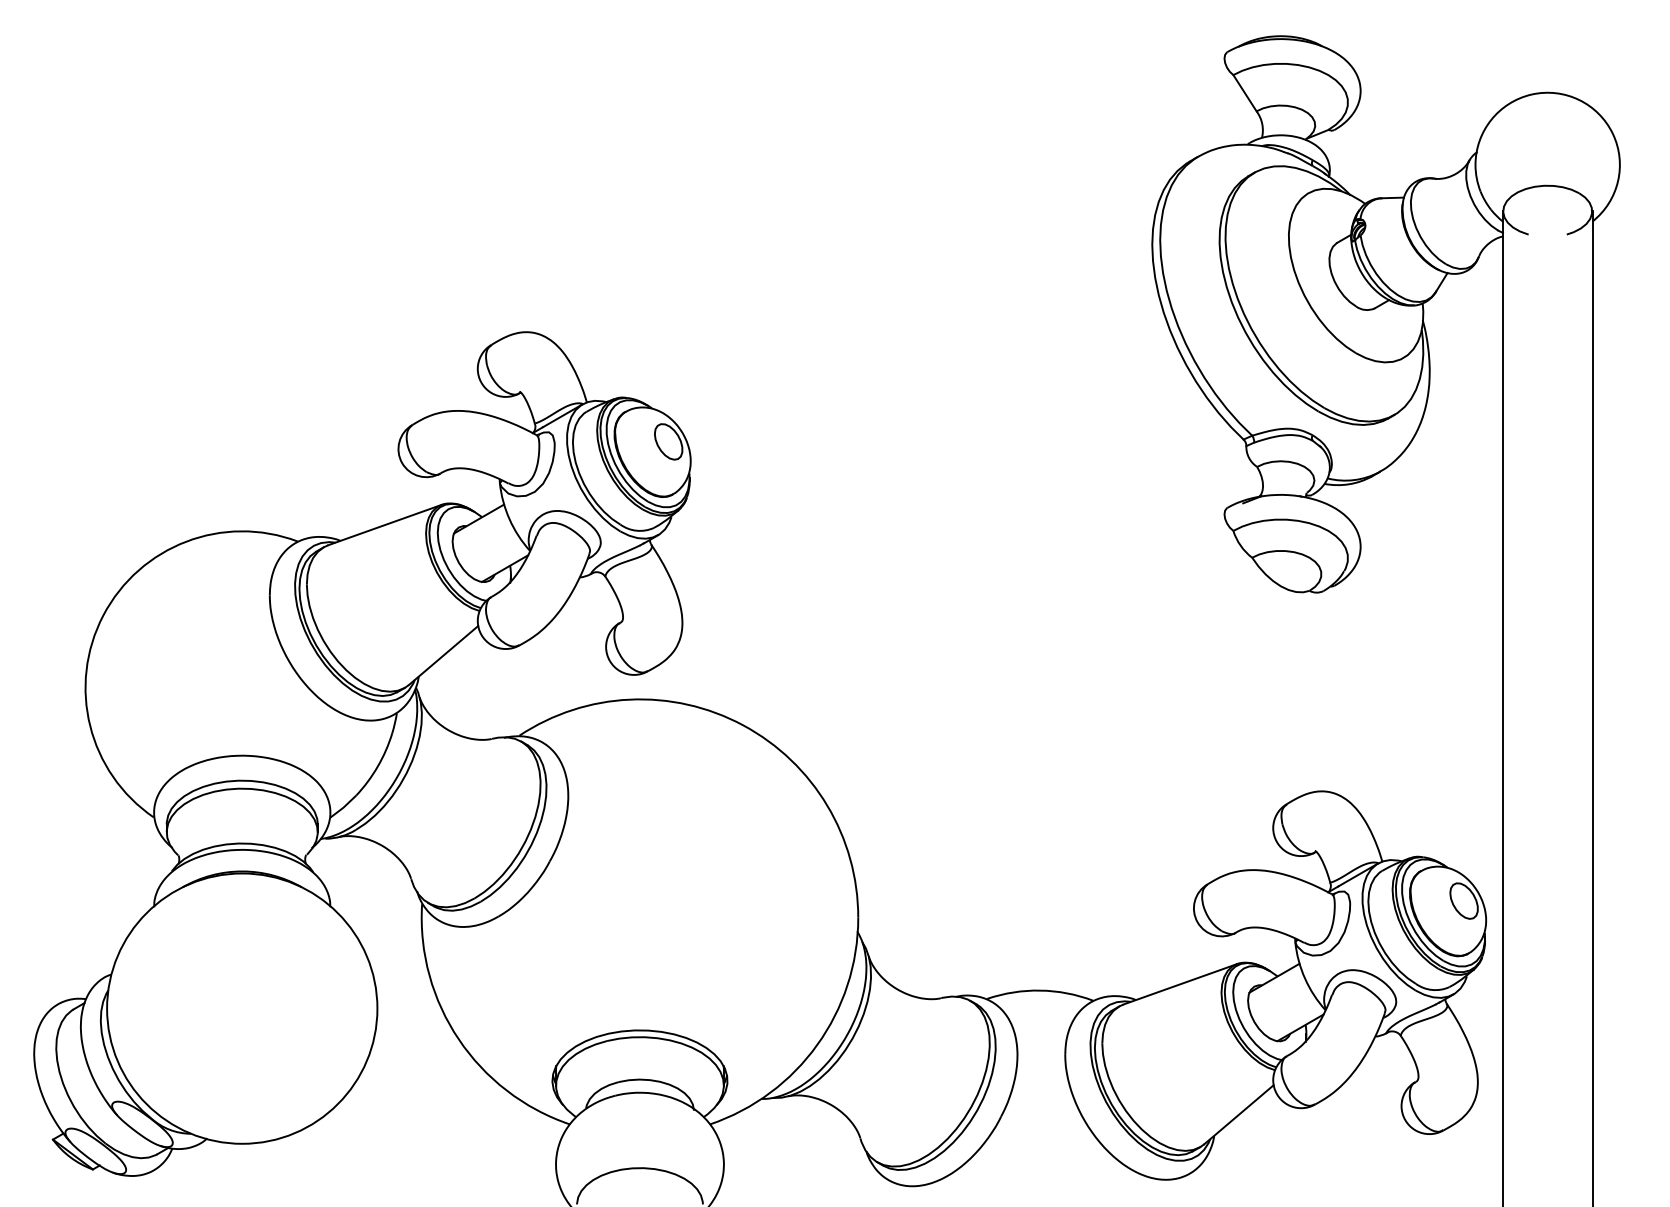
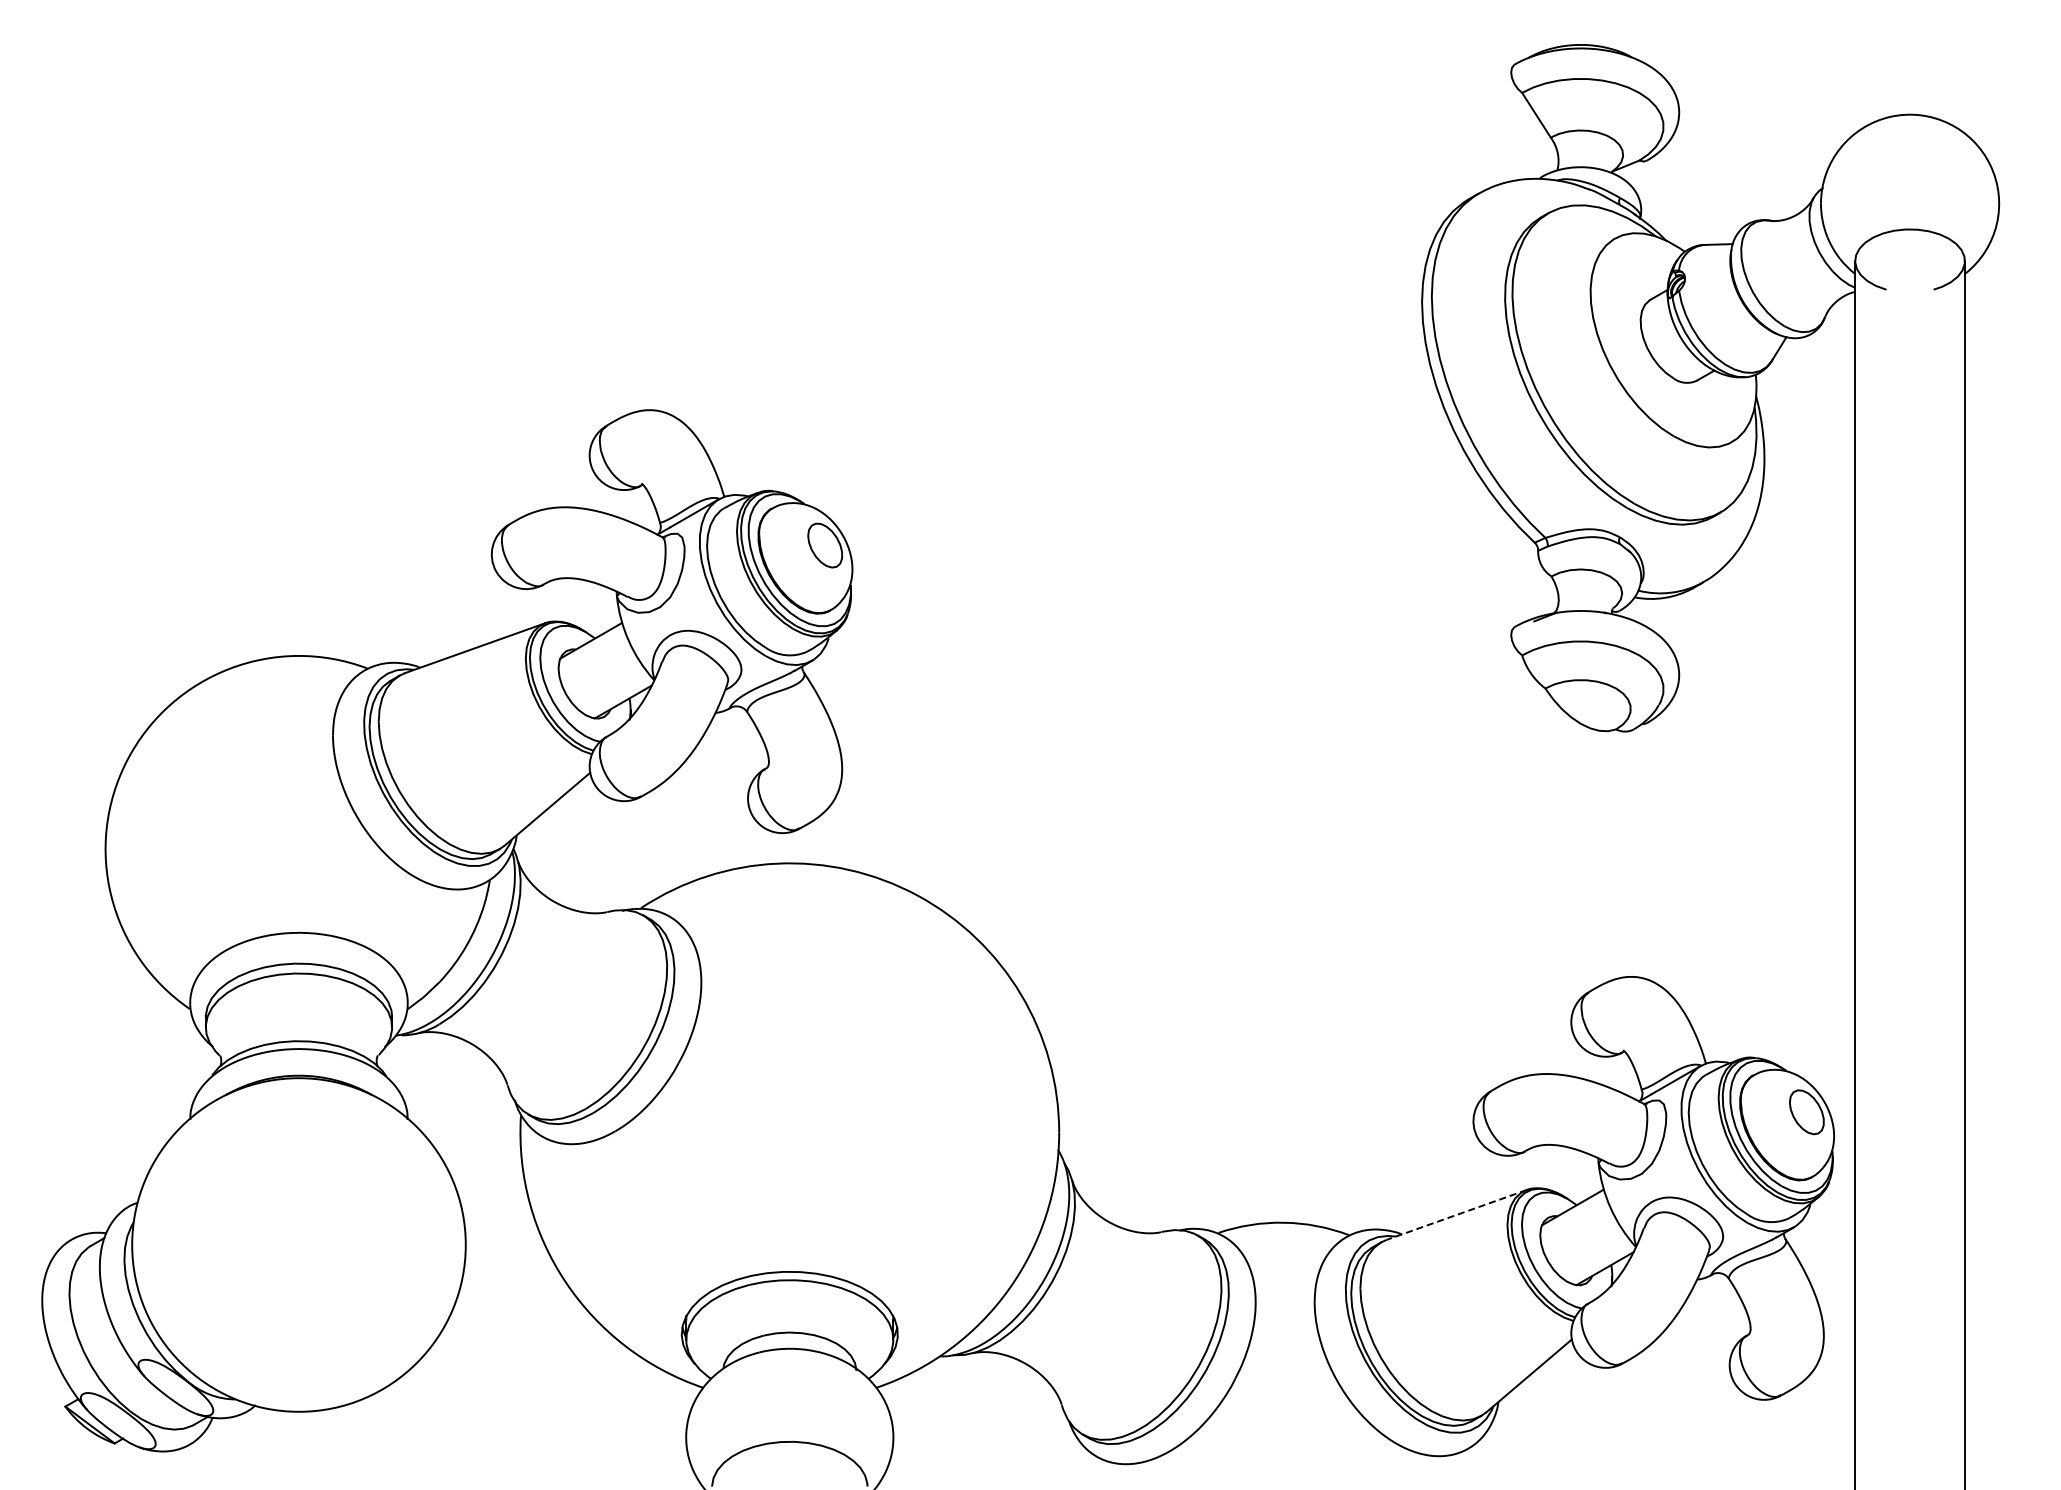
line: (1180, 984) -> (1456, 1215), solid -> dashed

